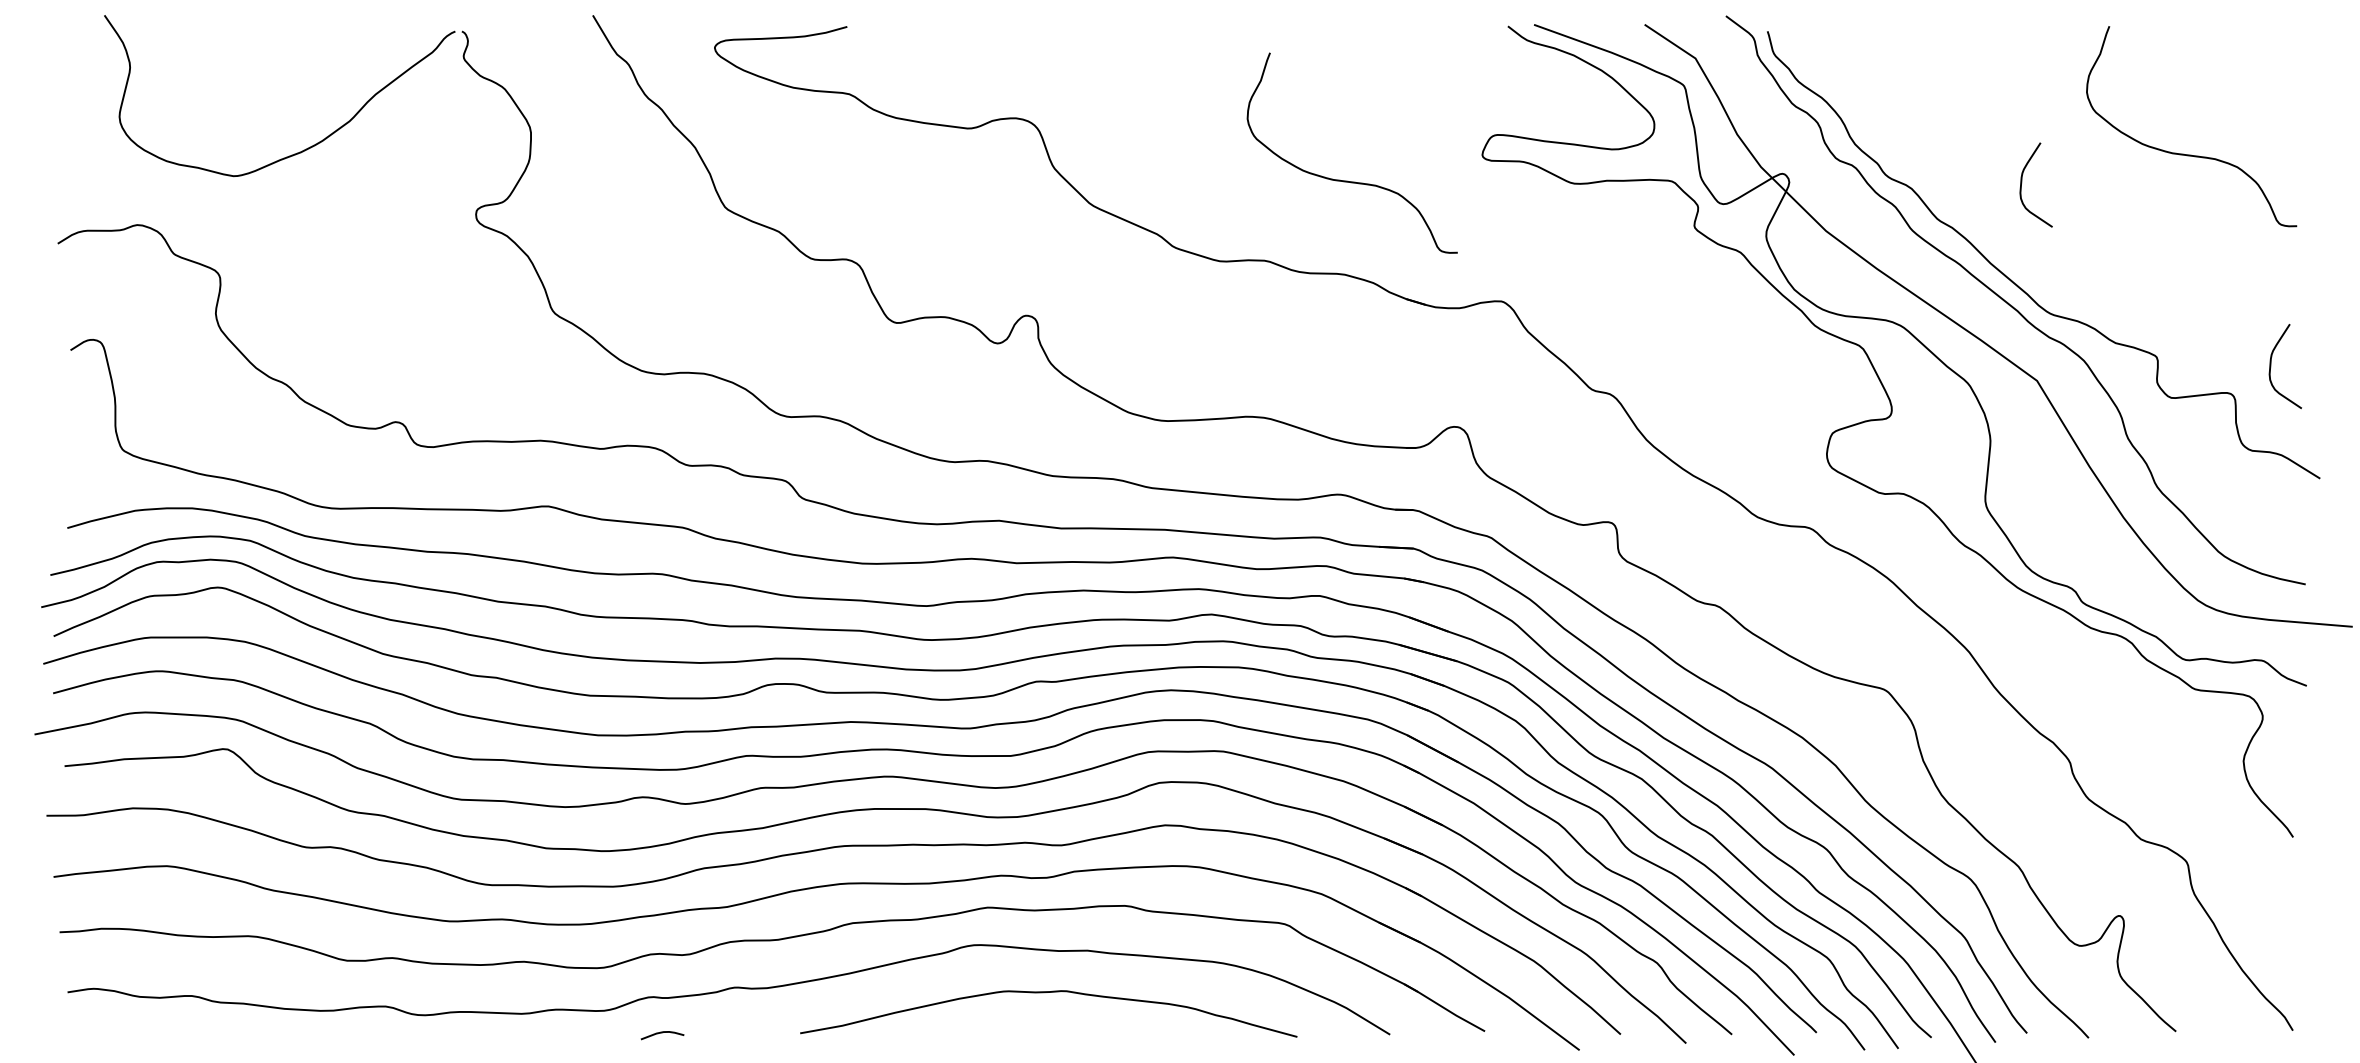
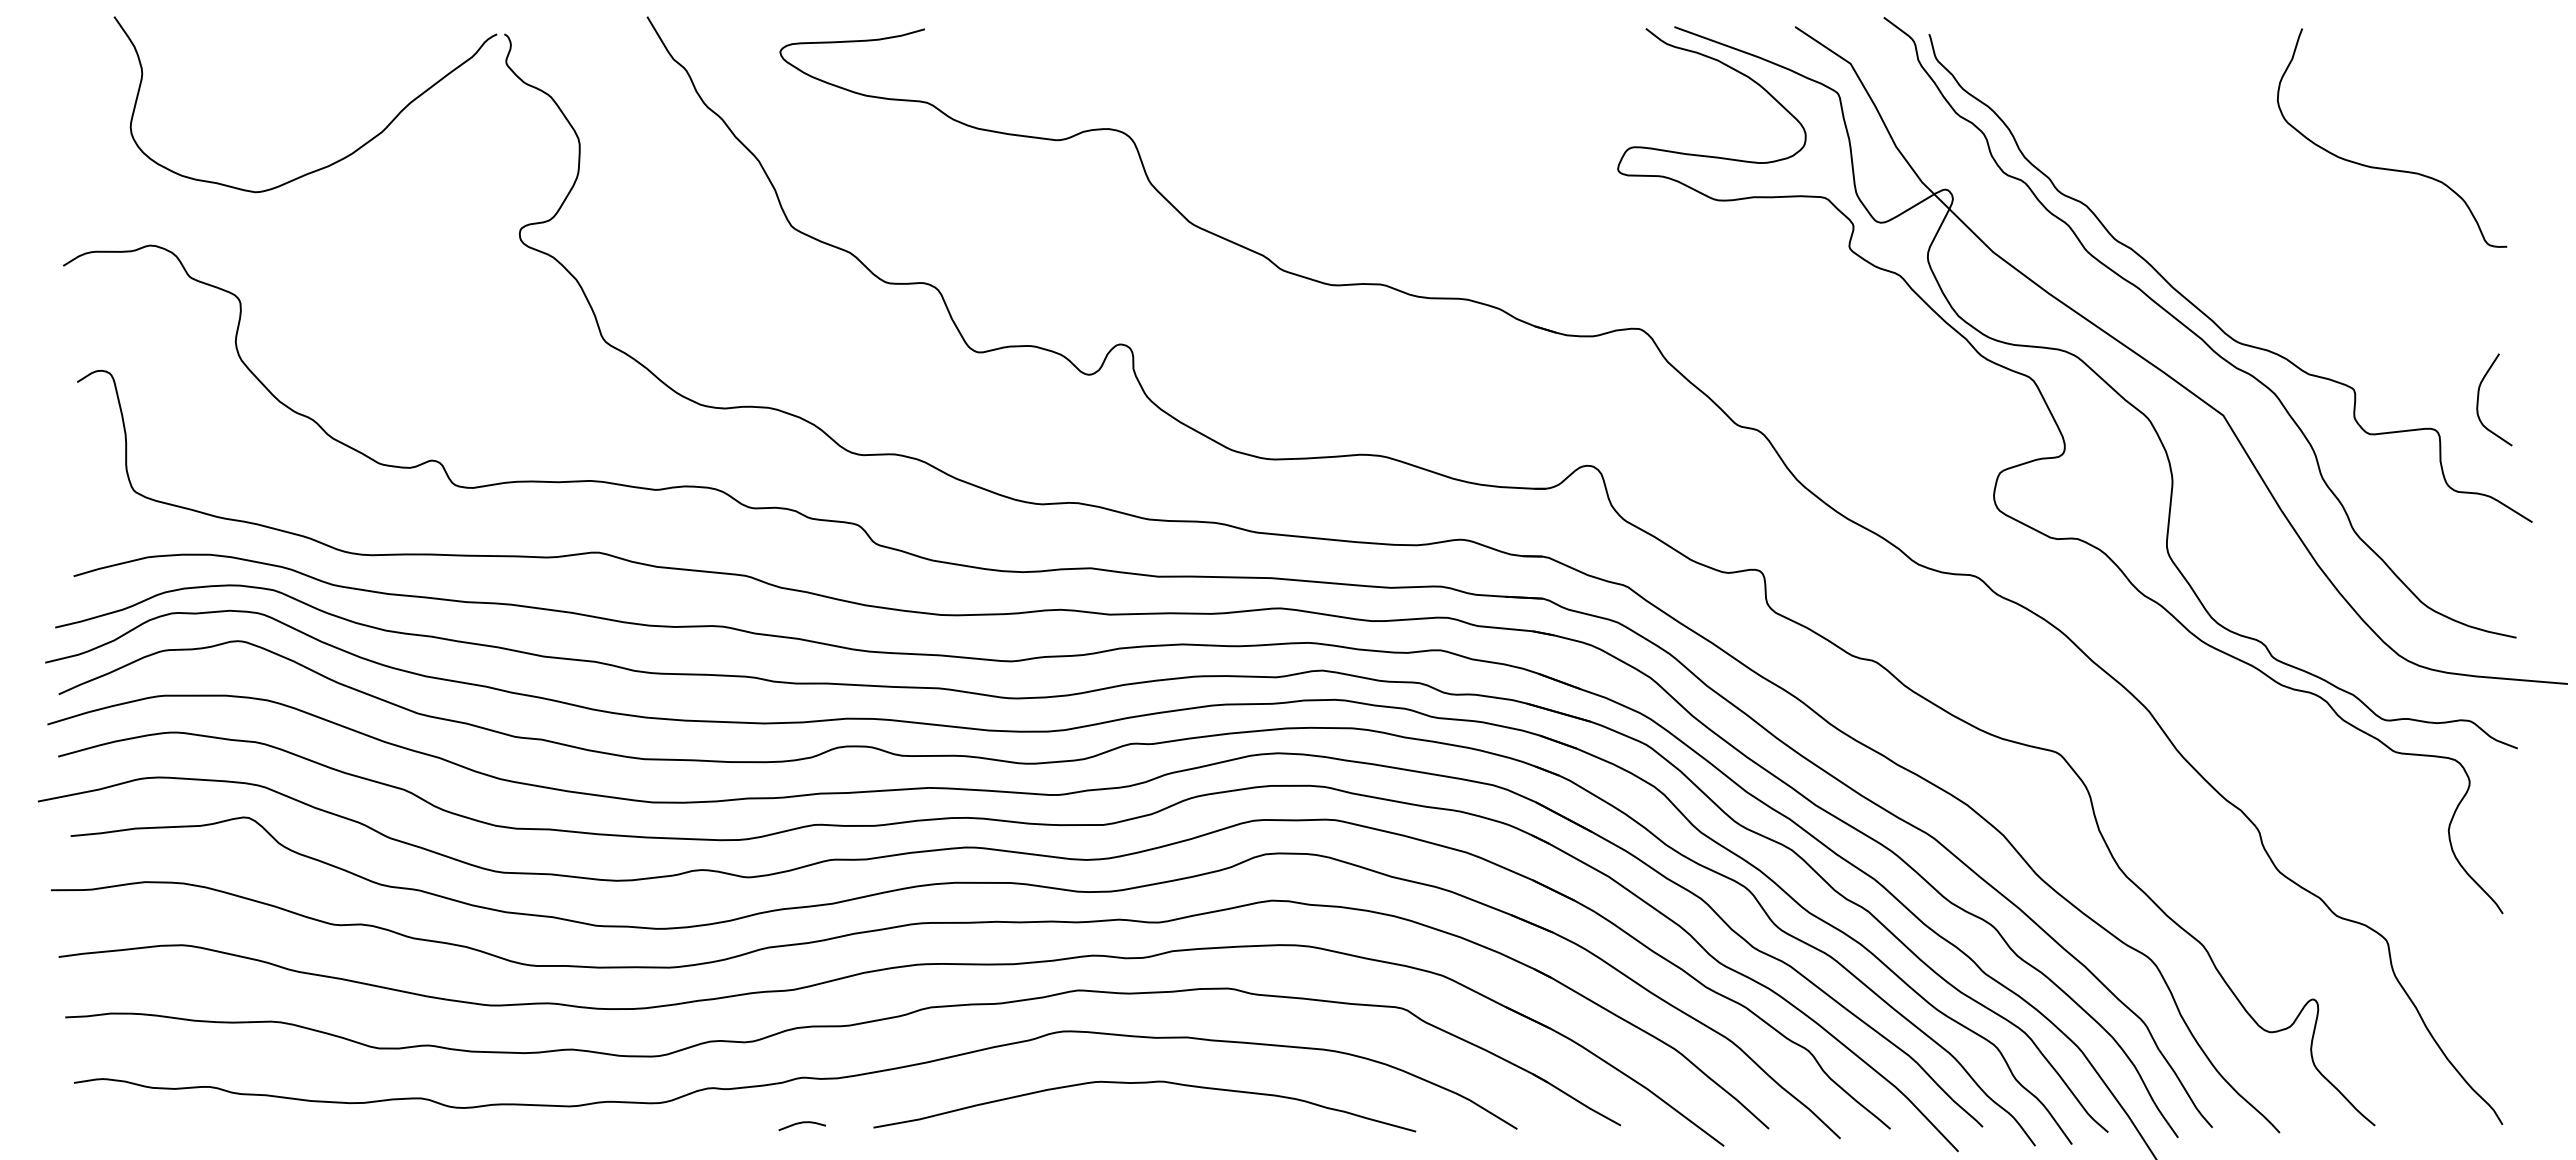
curve: (1350, 181) -> (1474, 197), removed
curve: (2022, 181) -> (2207, 197), removed
curve: (662, 1033) -> (802, 1123), moved

